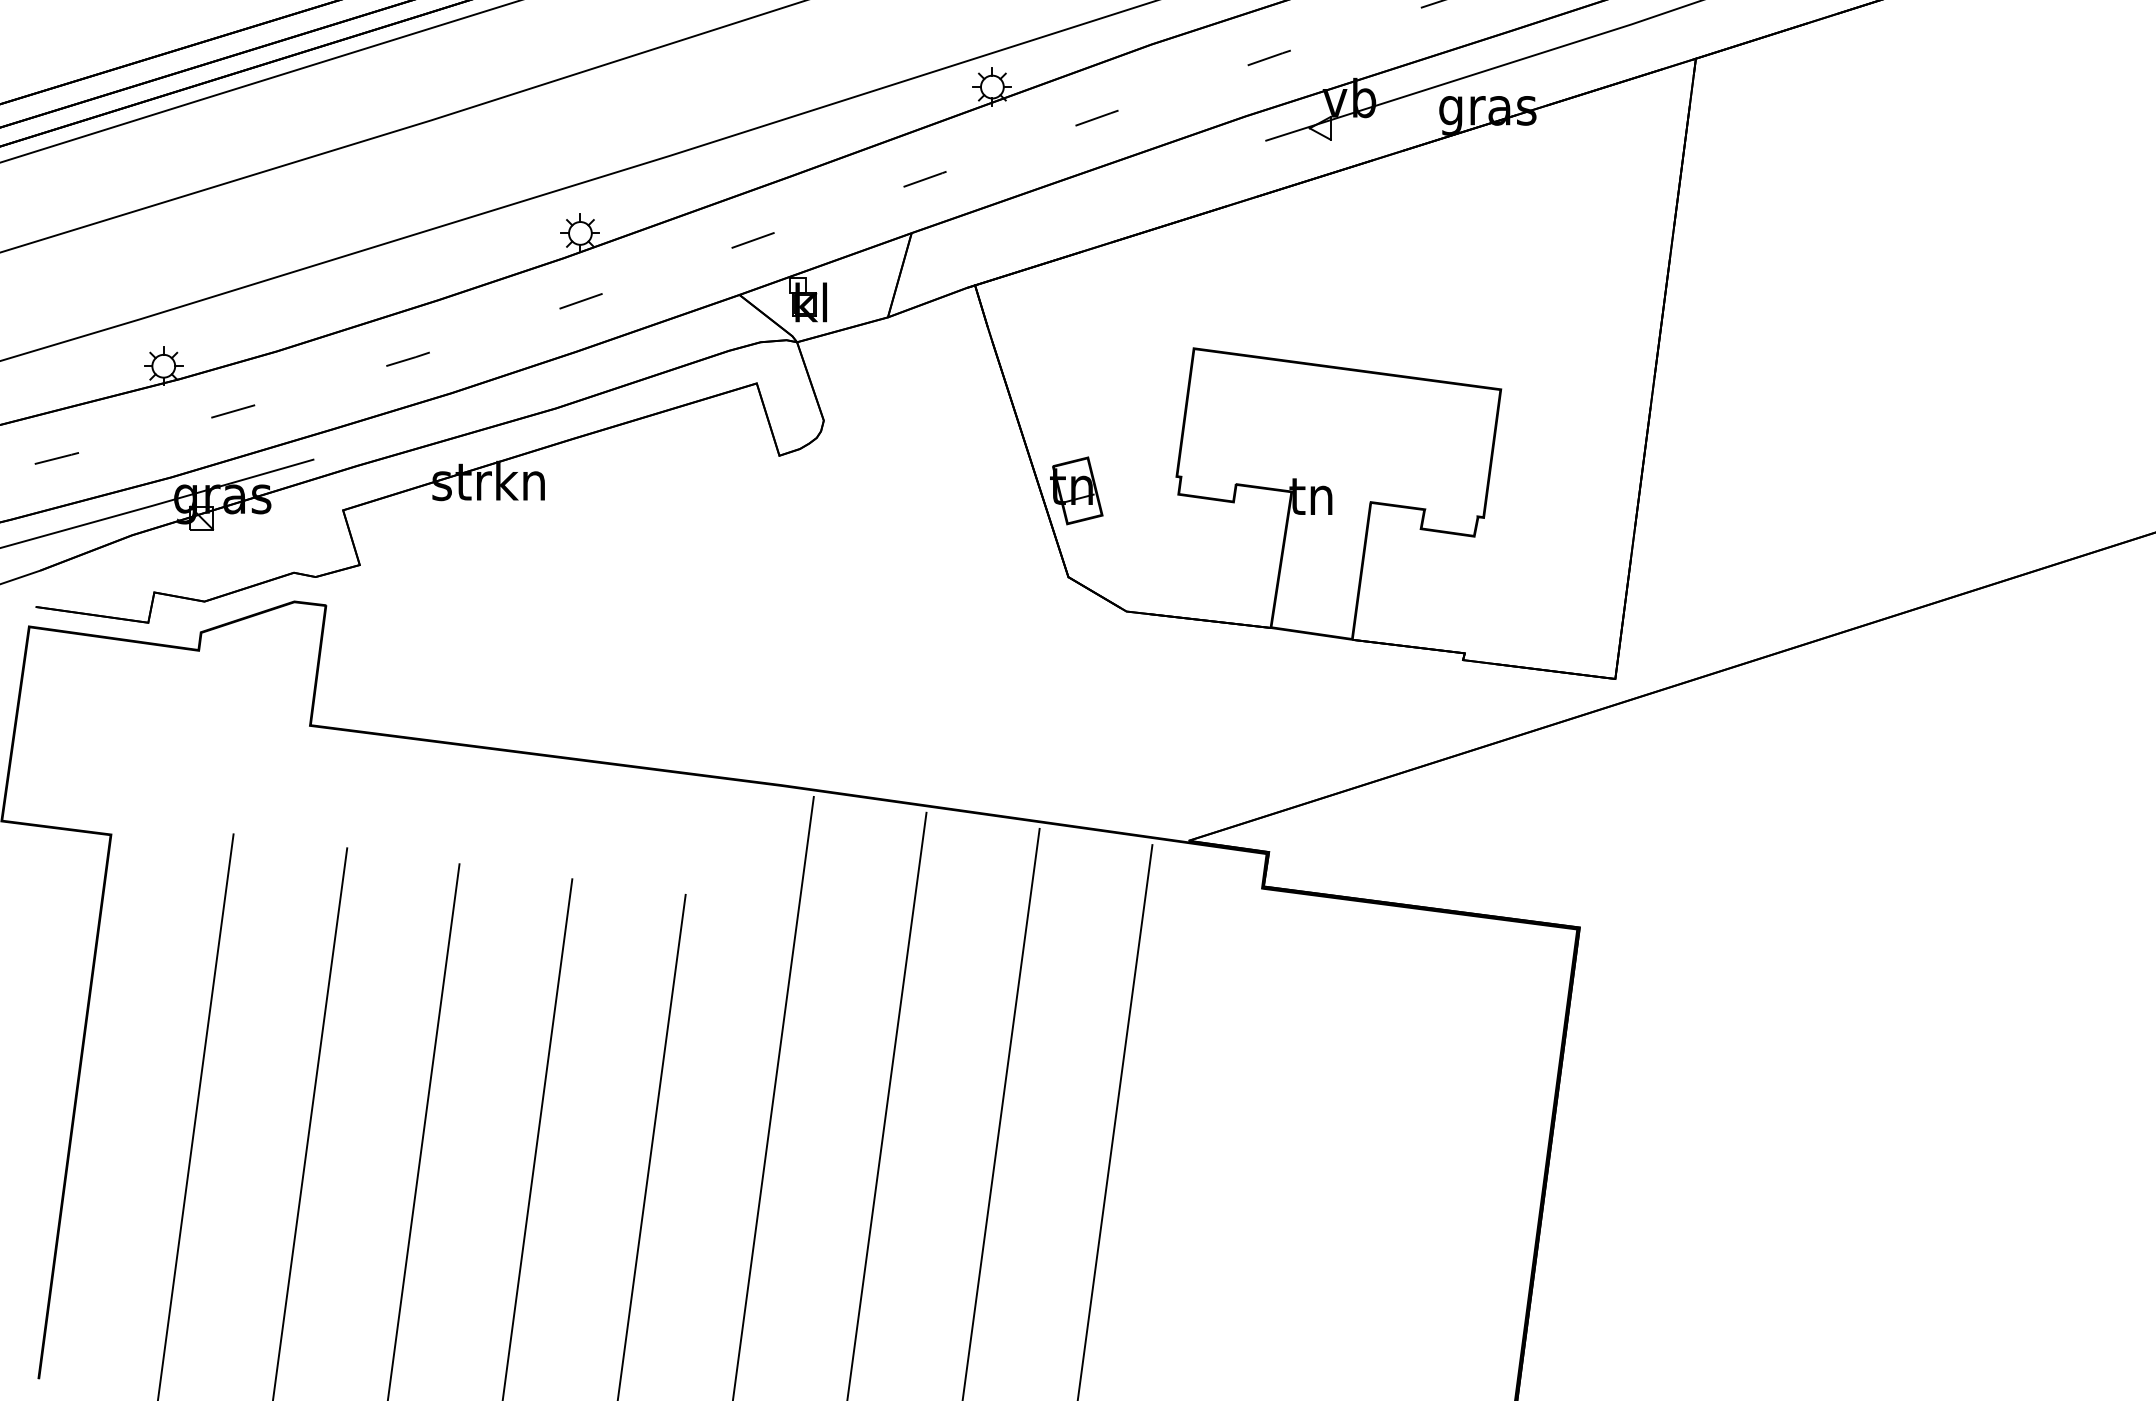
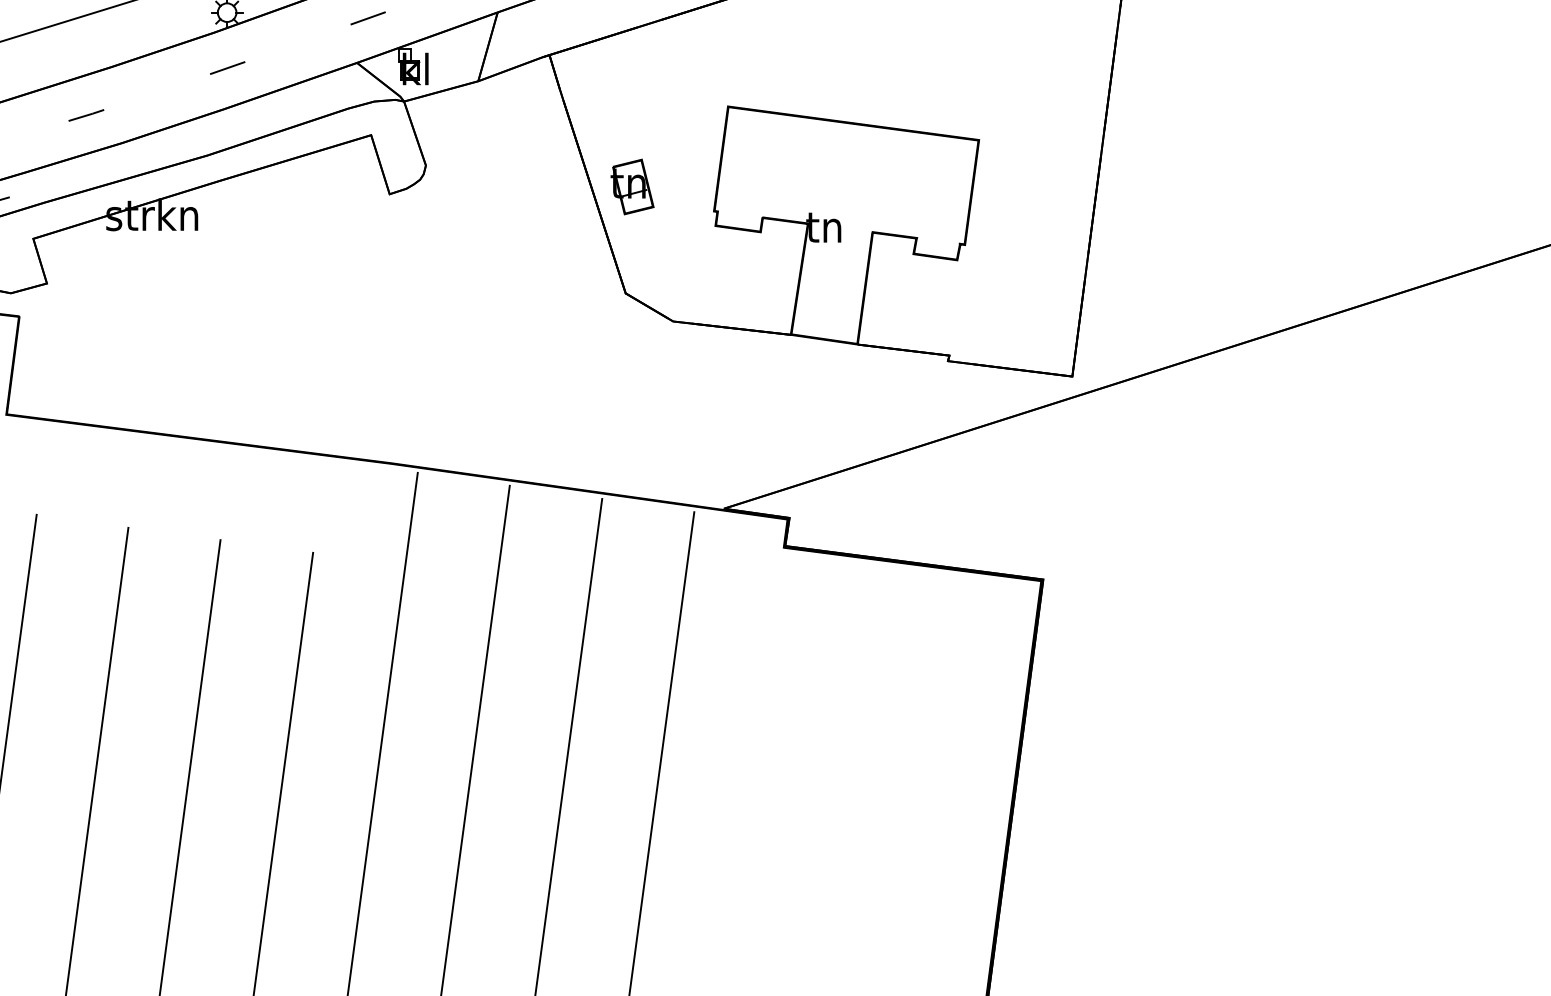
part: (1076, 490) -> (632, 186), moved

